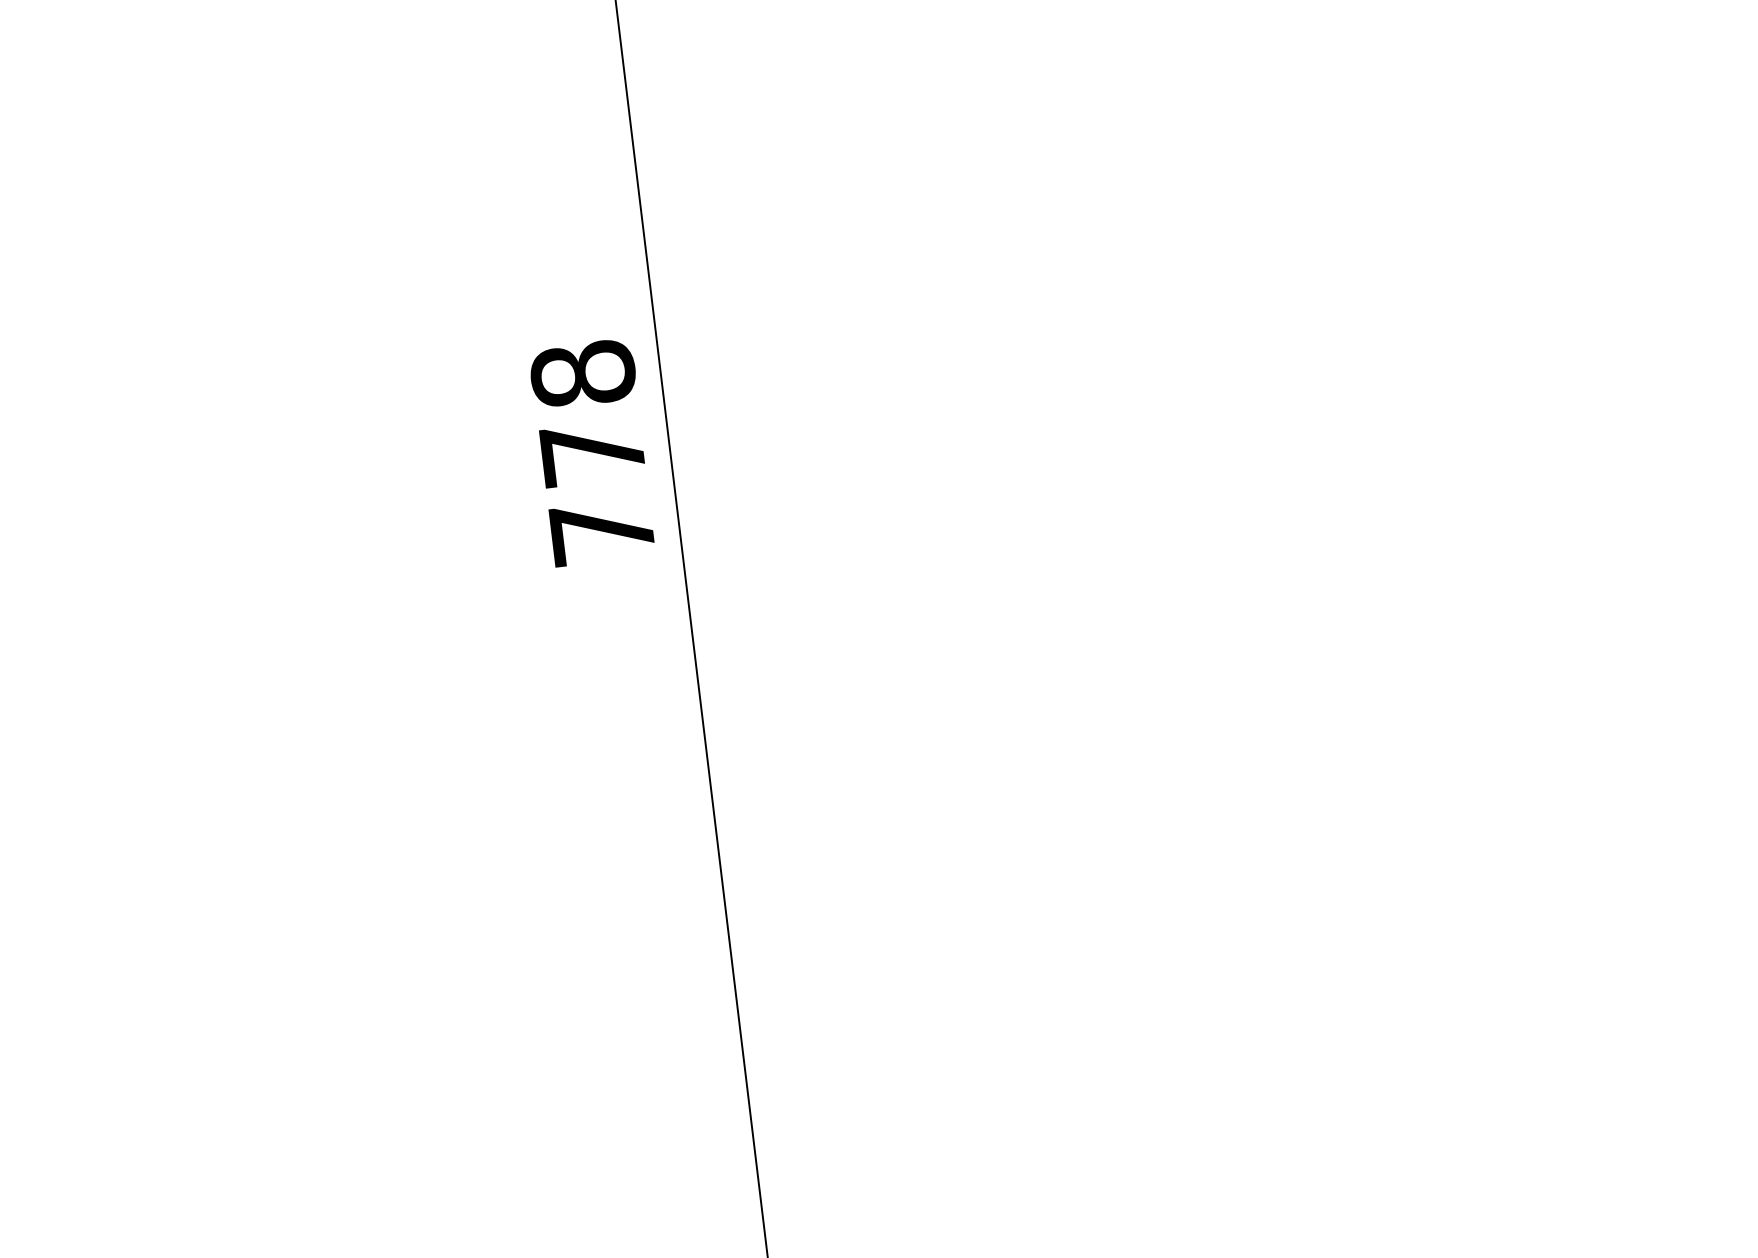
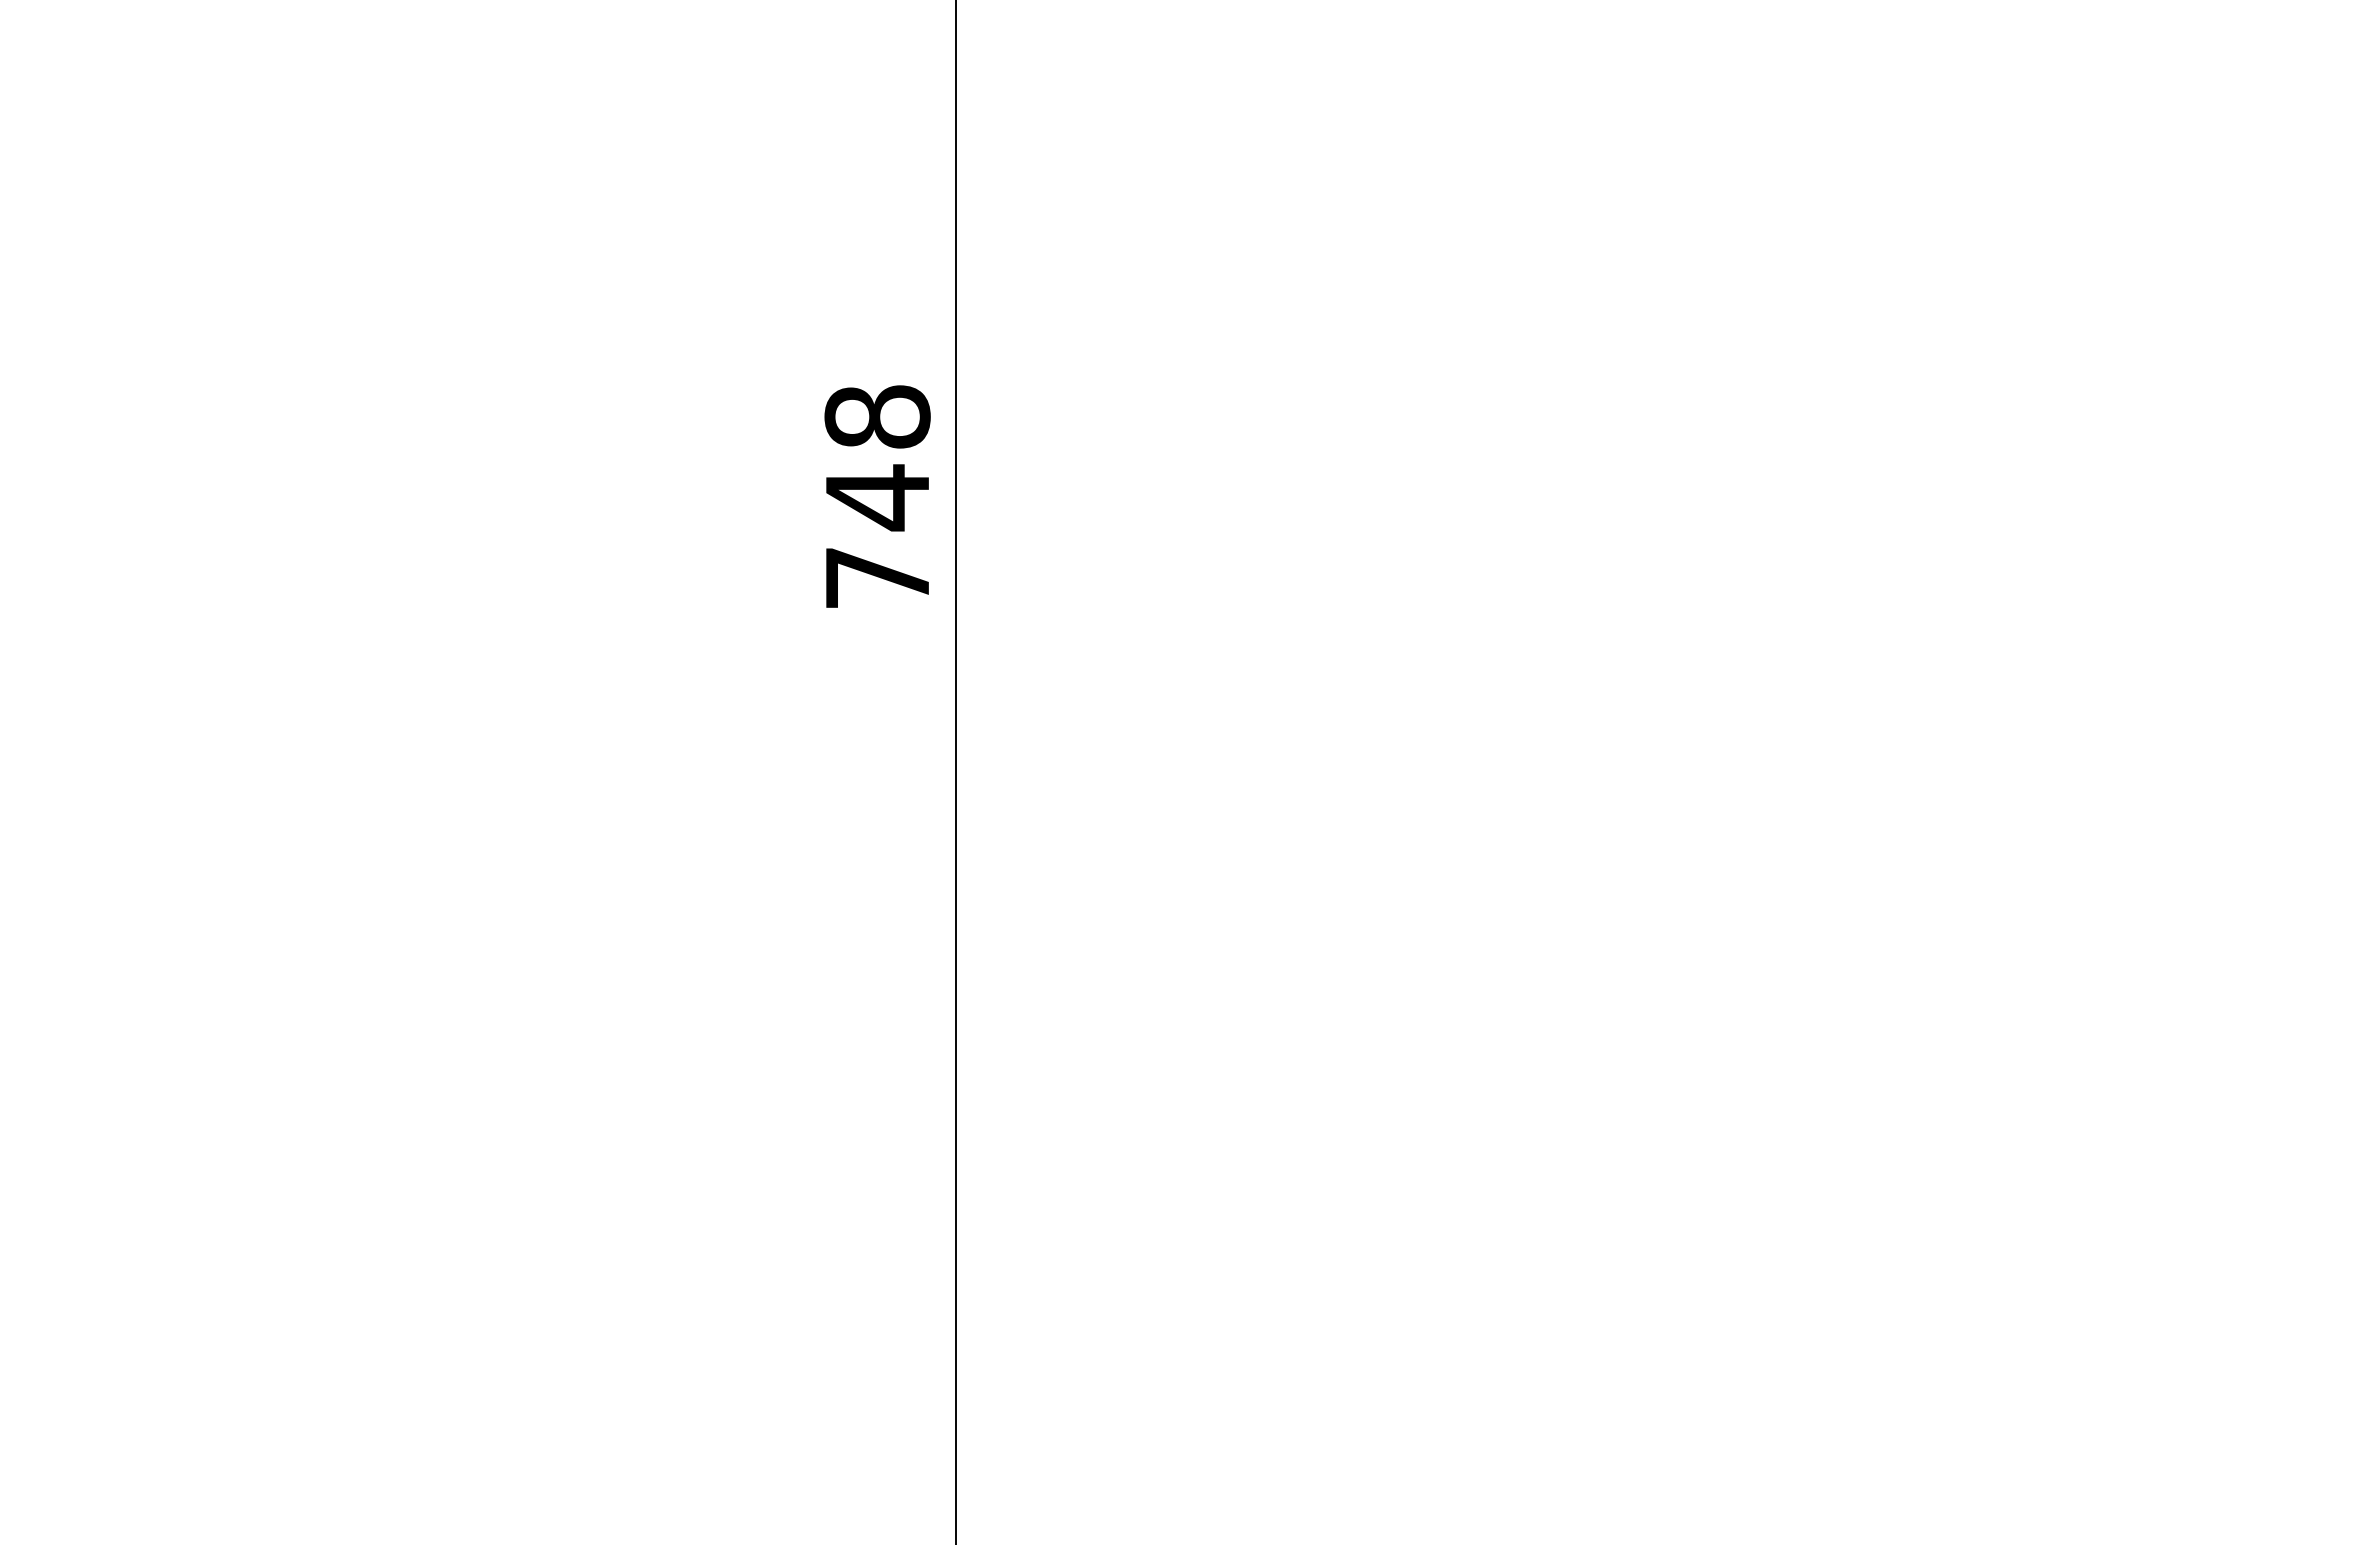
text: (592, 453) -> (877, 497), 778 -> 748

